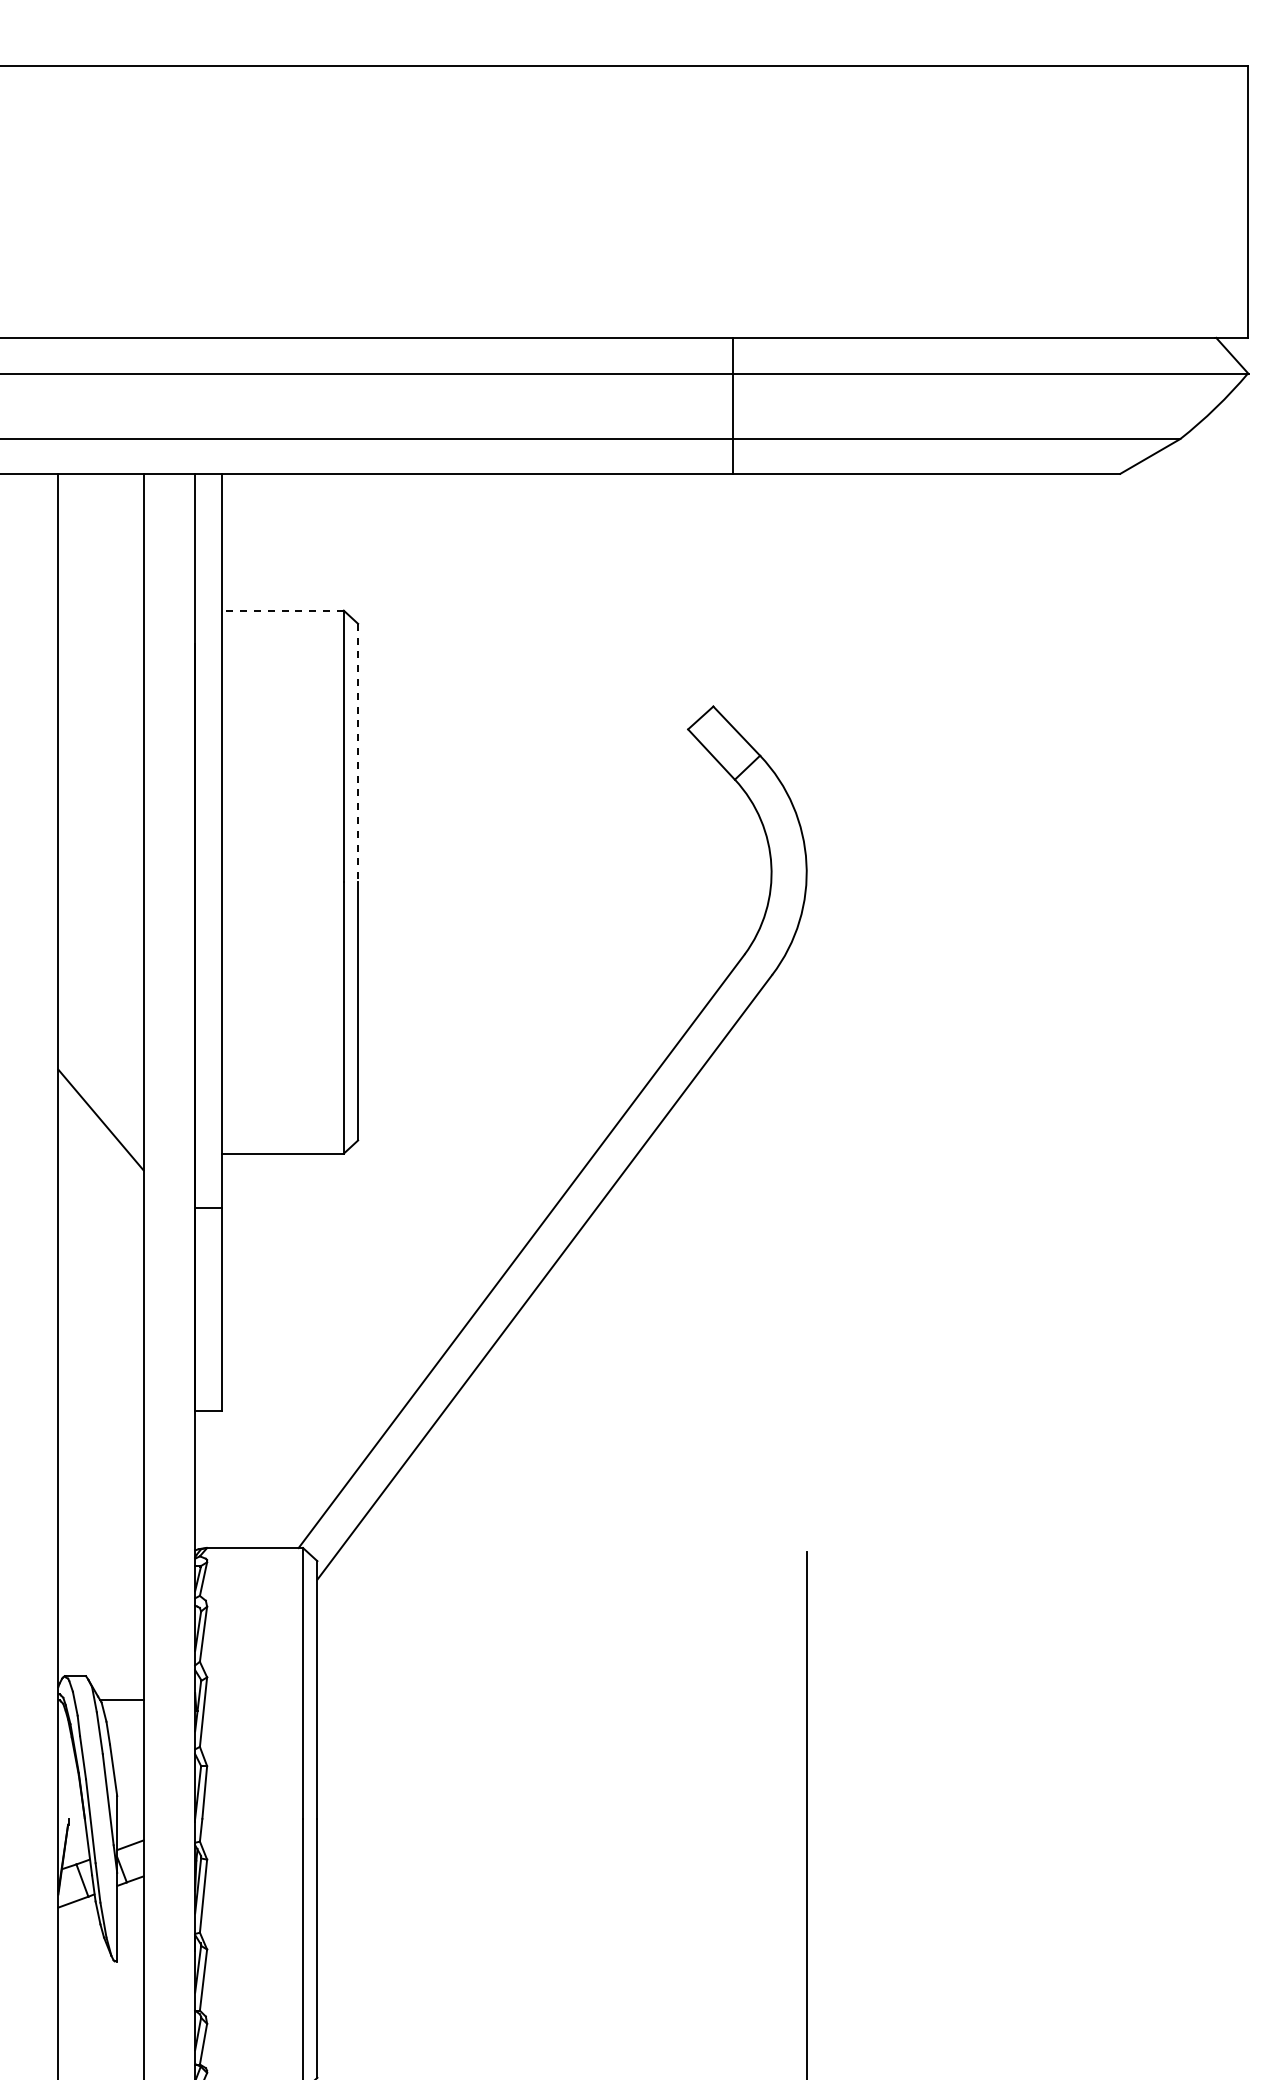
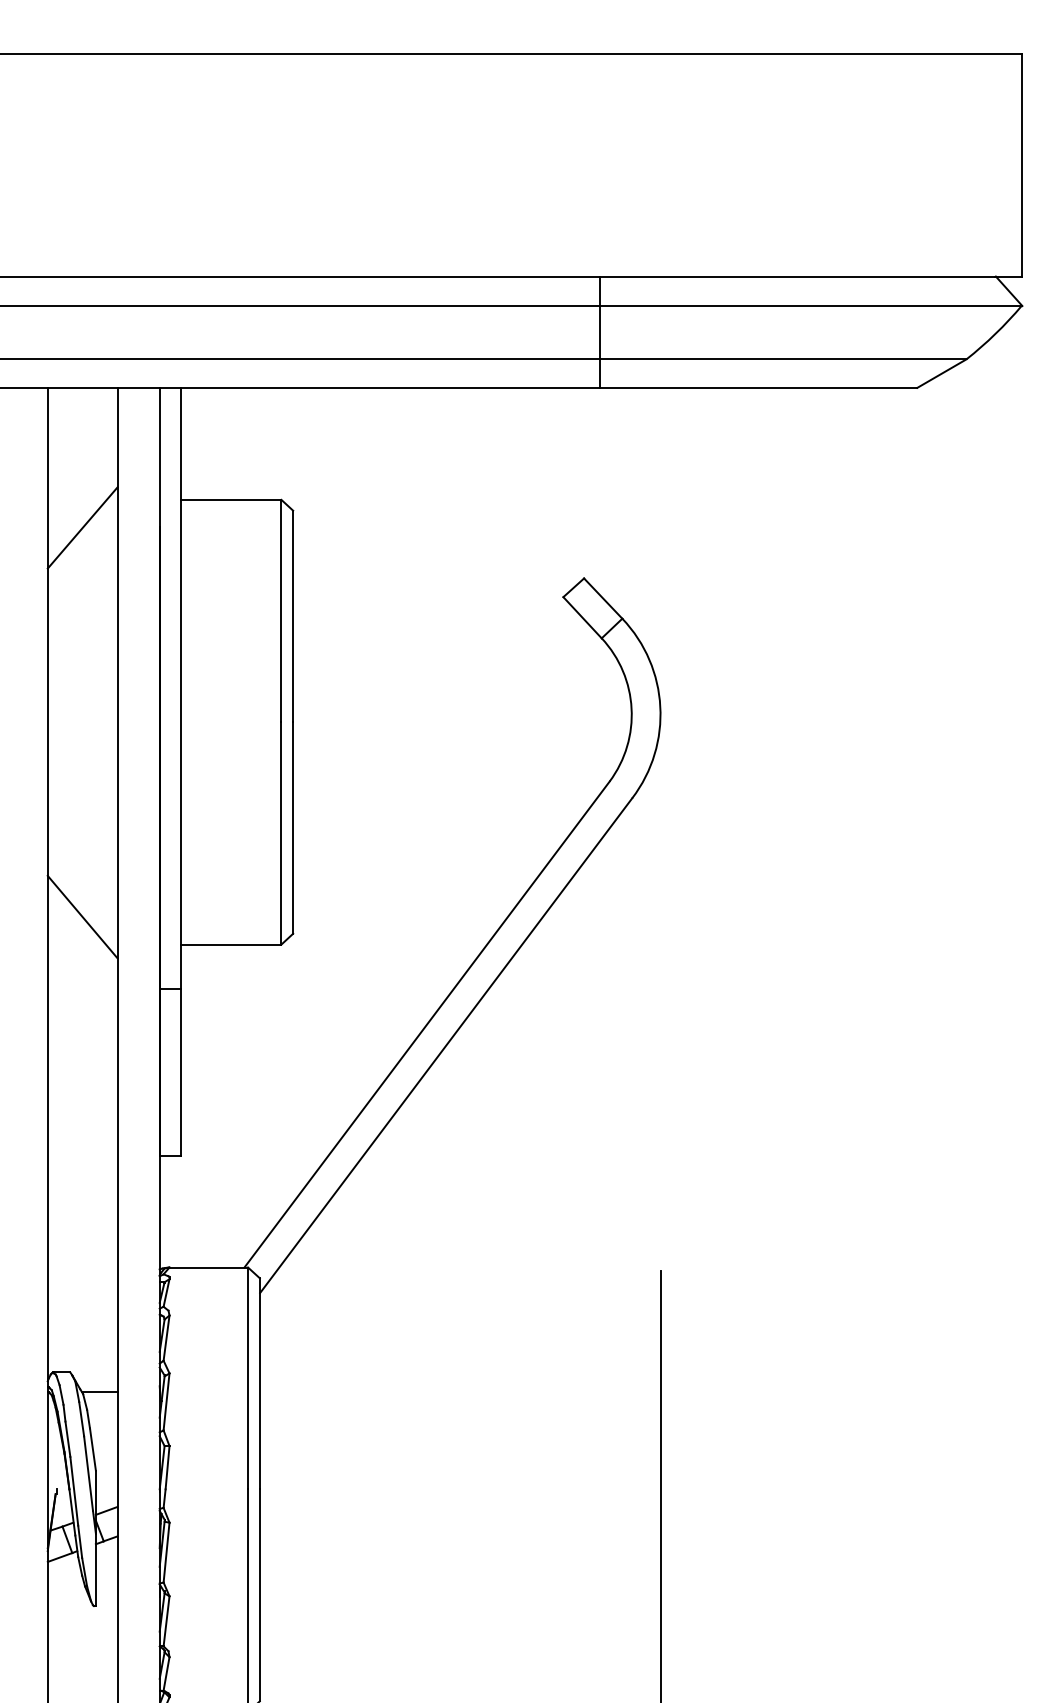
line: (282, 610) -> (231, 499), dashed -> solid
line: (100, 644) -> (82, 527), added
line: (358, 752) -> (293, 616), dashed -> solid

